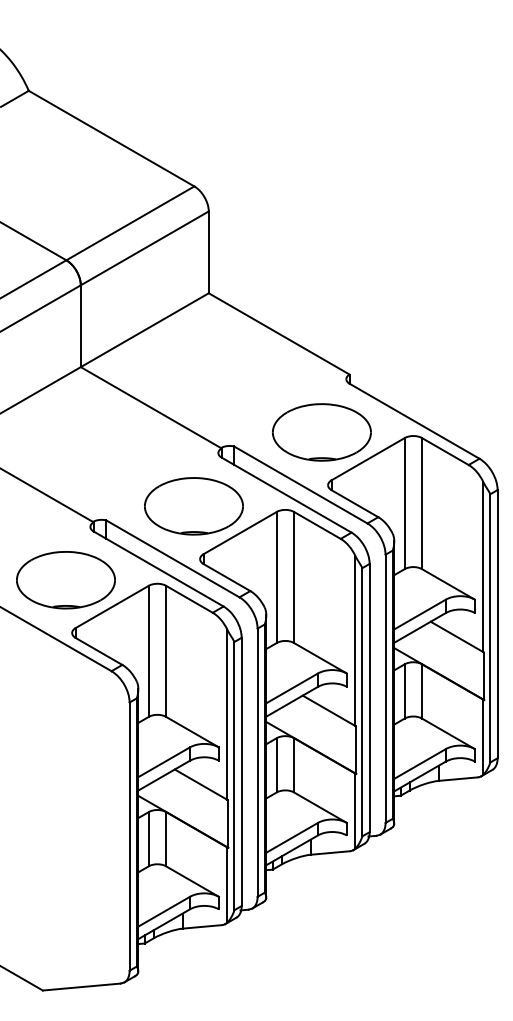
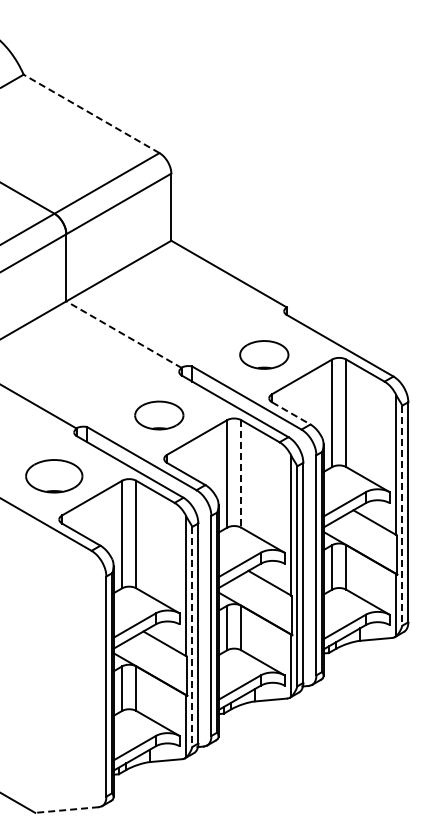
line: (111, 138) -> (91, 113), solid -> dashed
line: (151, 407) -> (124, 334), solid -> dashed
part: (322, 431) -> (264, 354), size x0.6
line: (355, 503) -> (291, 413), solid -> dashed
part: (194, 506) -> (159, 415), size x0.6
line: (294, 576) -> (241, 473), solid -> dashed
part: (66, 580) -> (54, 476), size x0.7
line: (490, 629) -> (402, 516), solid -> dashed
line: (234, 776) -> (192, 637), solid -> dashed
line: (80, 987) -> (66, 810), solid -> dashed

